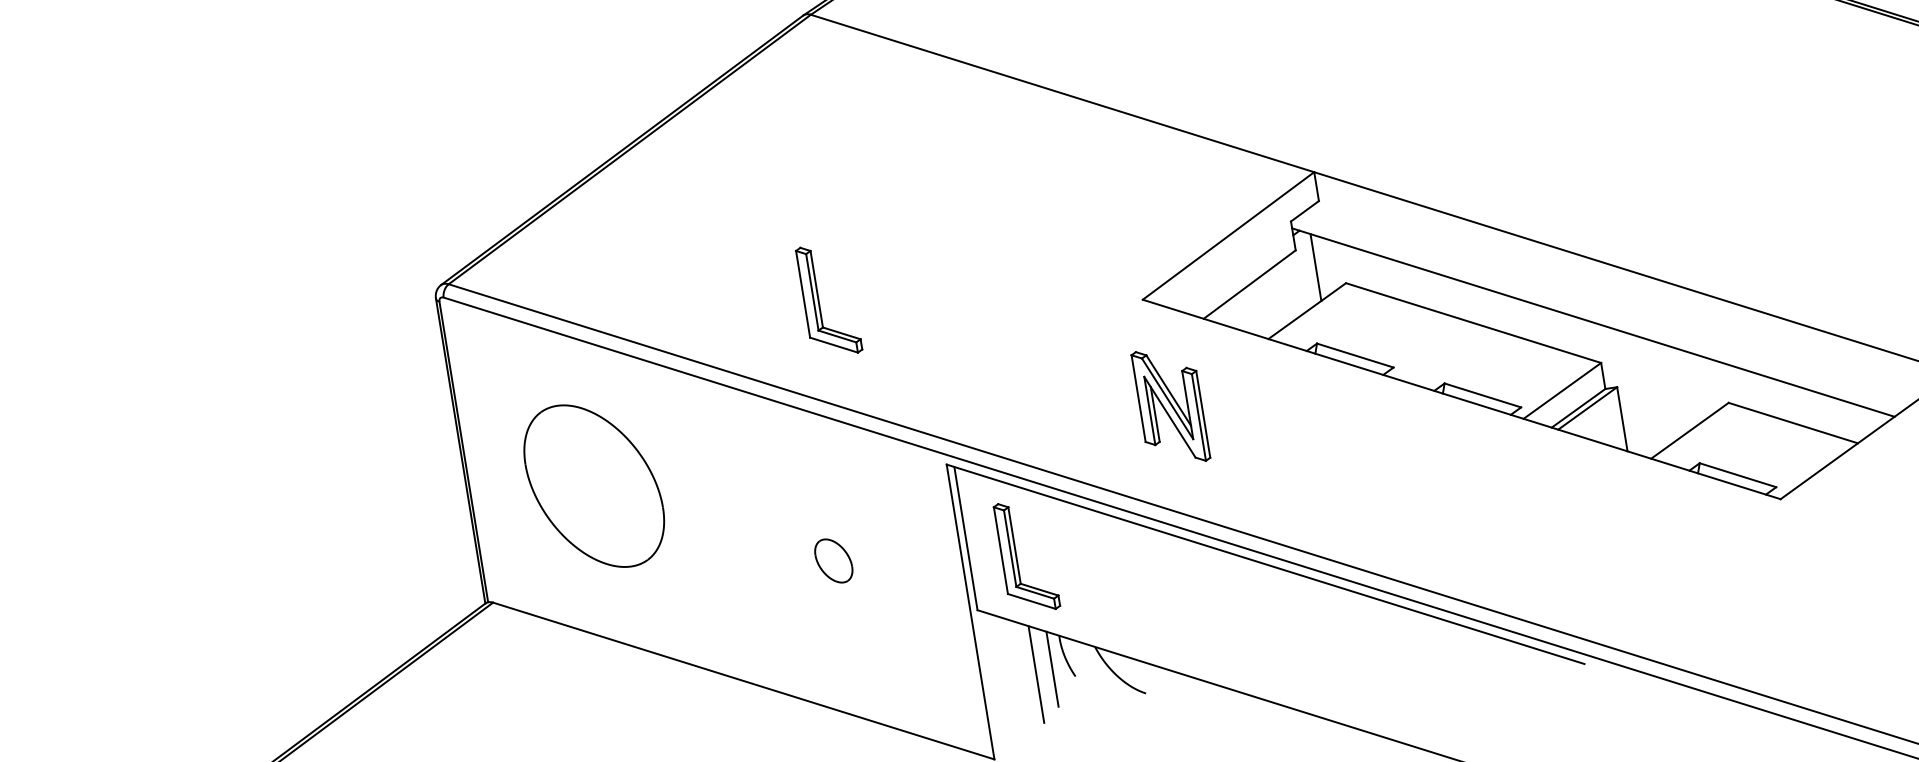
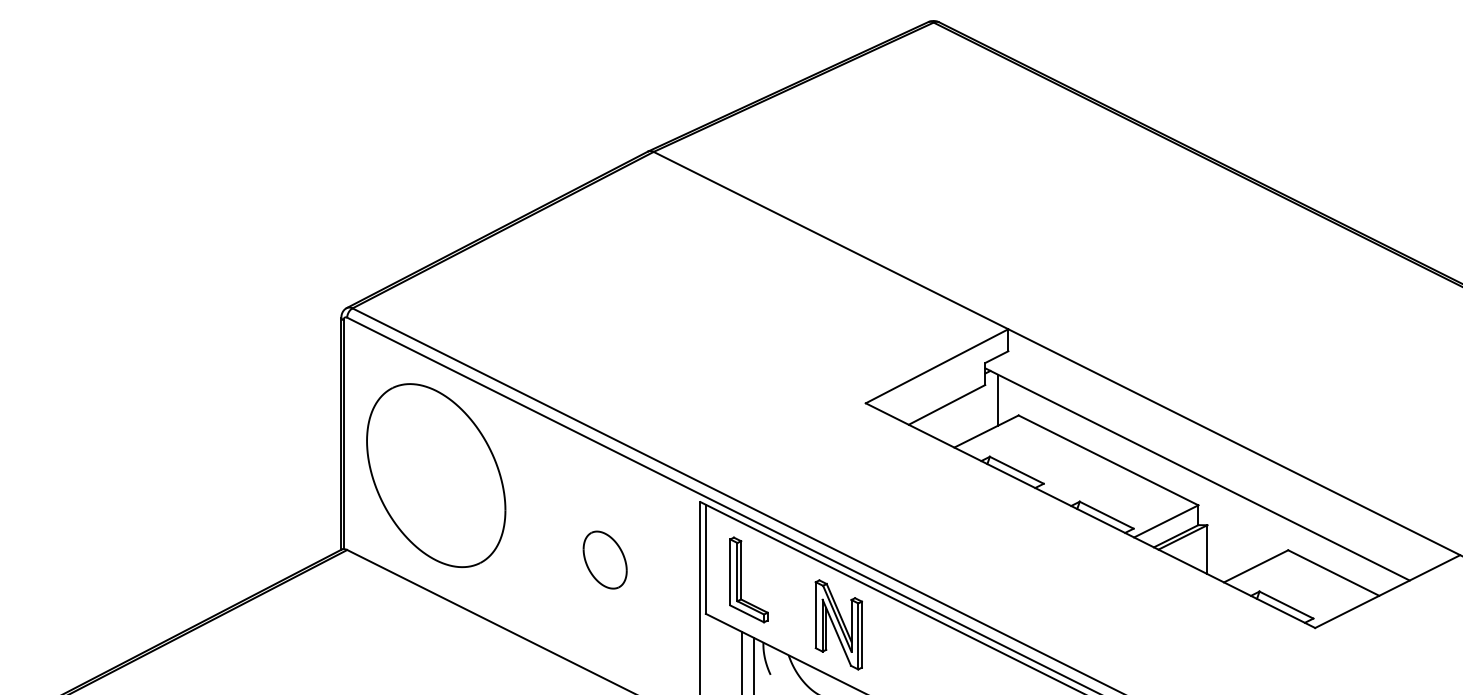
part: (819, 301) -> (625, 365), removed
part: (1170, 406) -> (838, 624), moved
part: (594, 485) -> (436, 475), size x1.43
part: (832, 560) -> (604, 559), size x1.67

